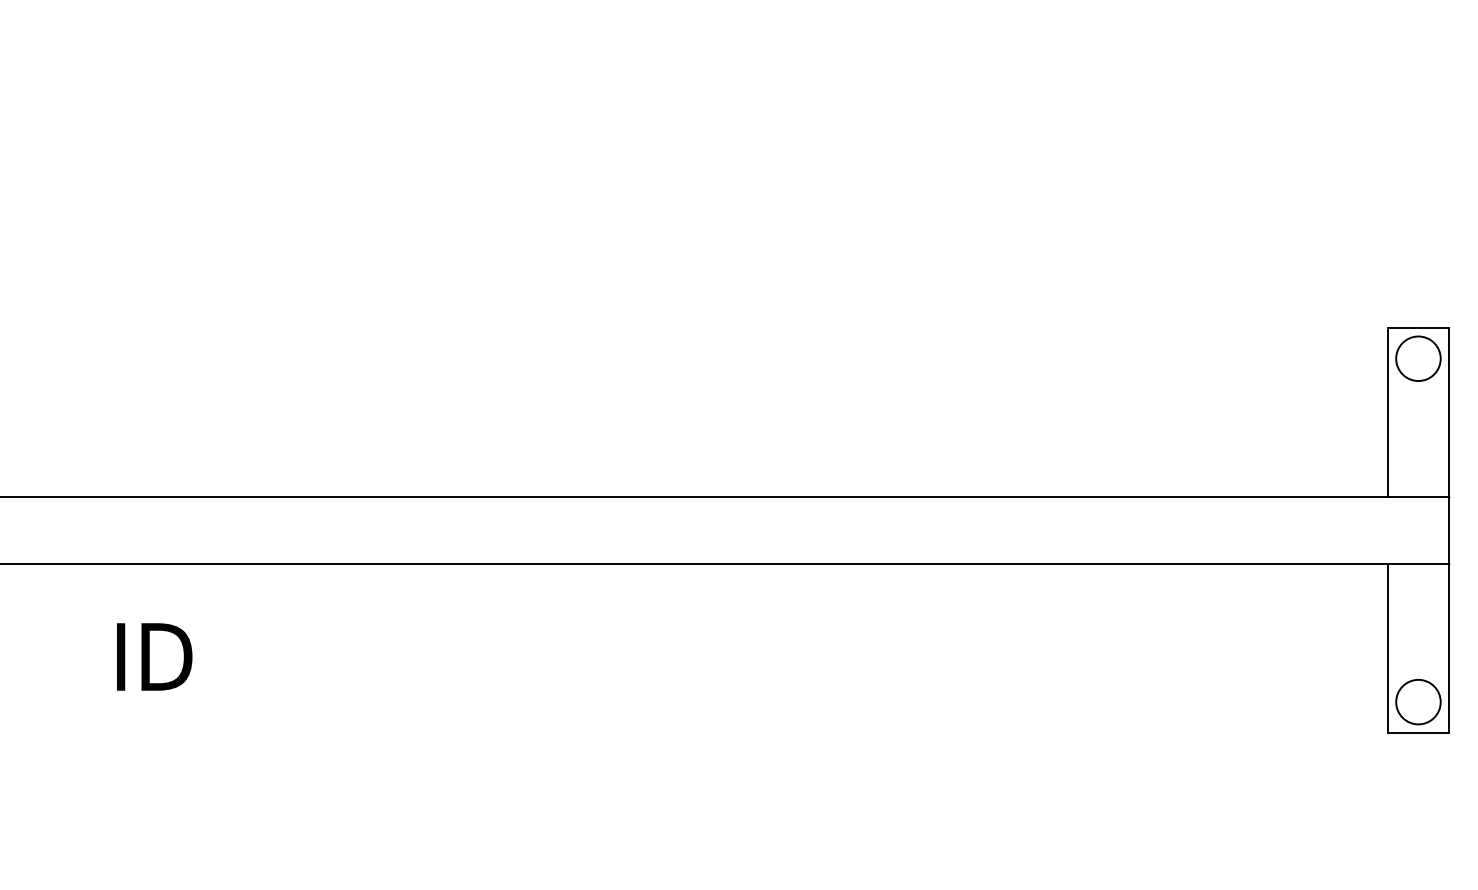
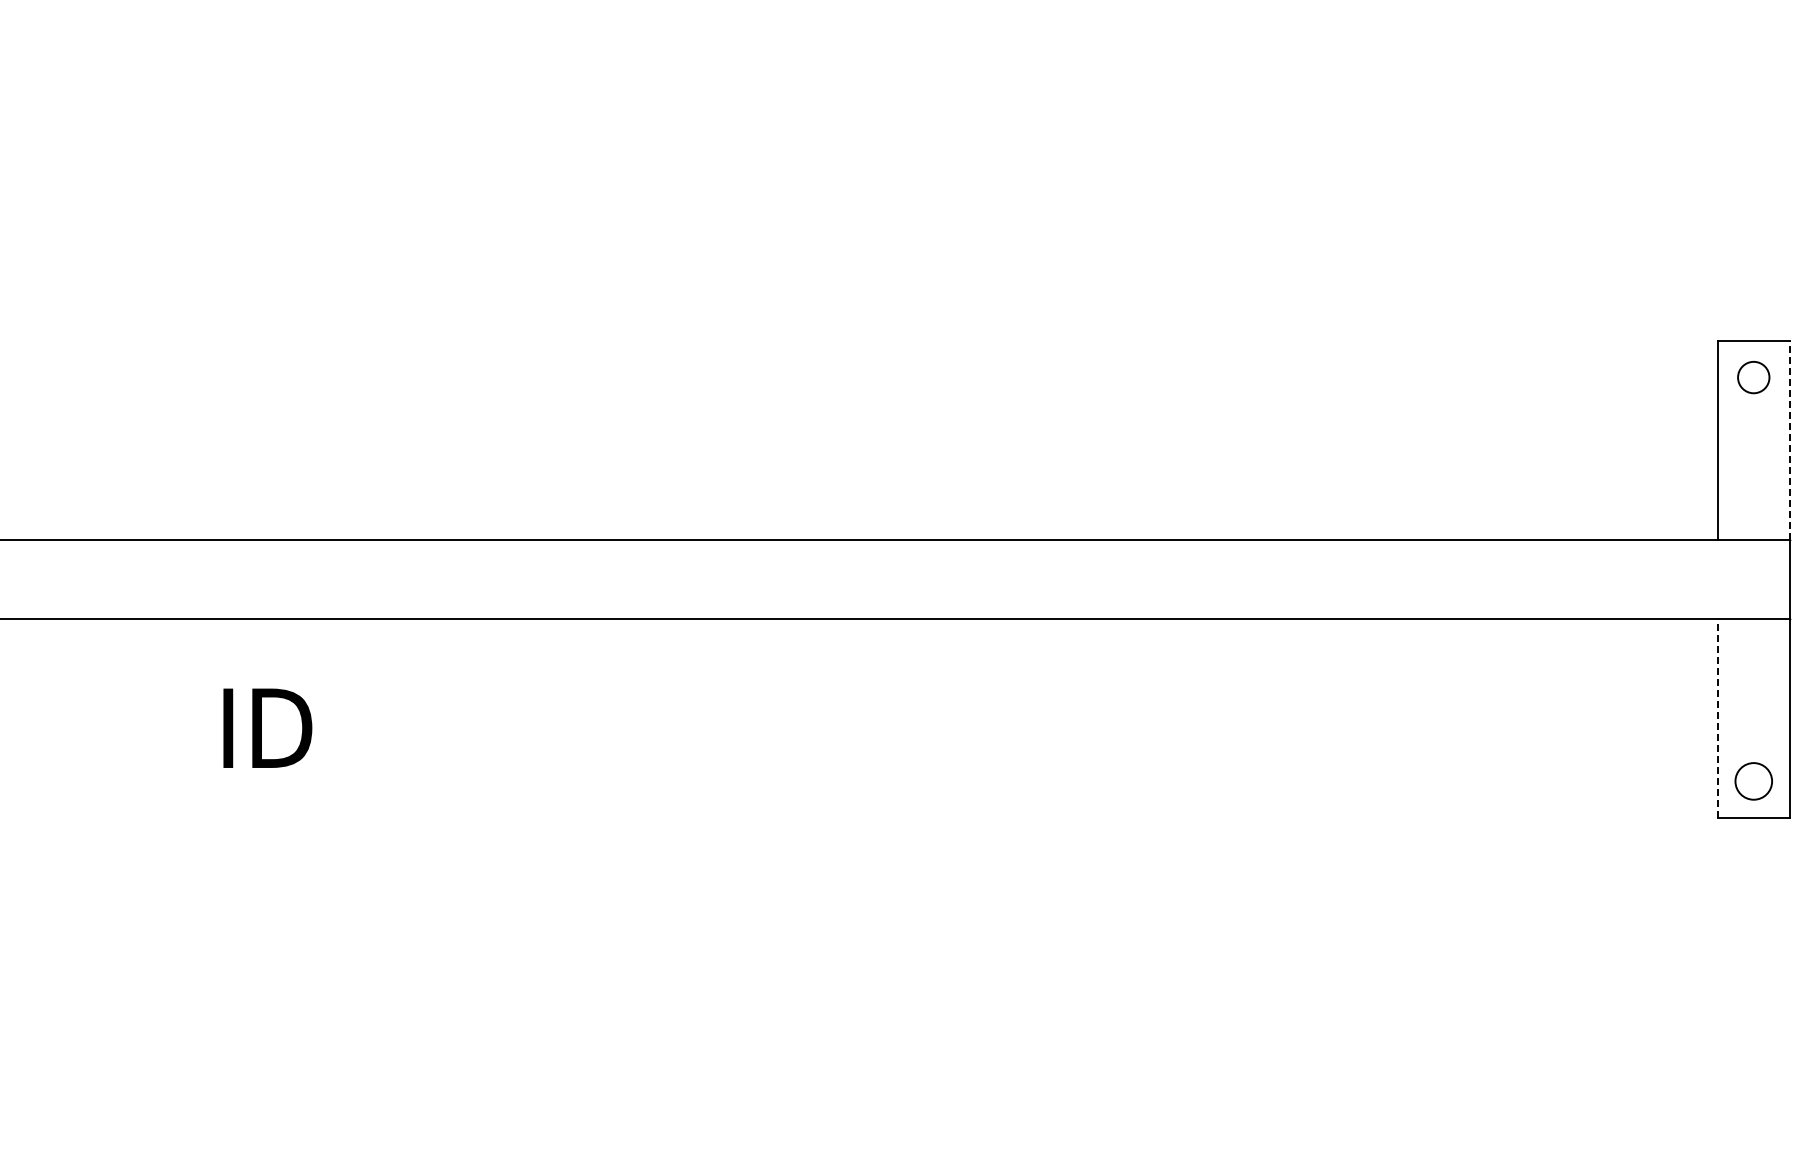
circle: (1418, 358) -> (1753, 377), size x0.6
line: (1448, 412) -> (1789, 440), solid -> dashed
line: (1388, 647) -> (1718, 717), solid -> dashed
circle: (1418, 702) -> (1753, 781), size x0.7

